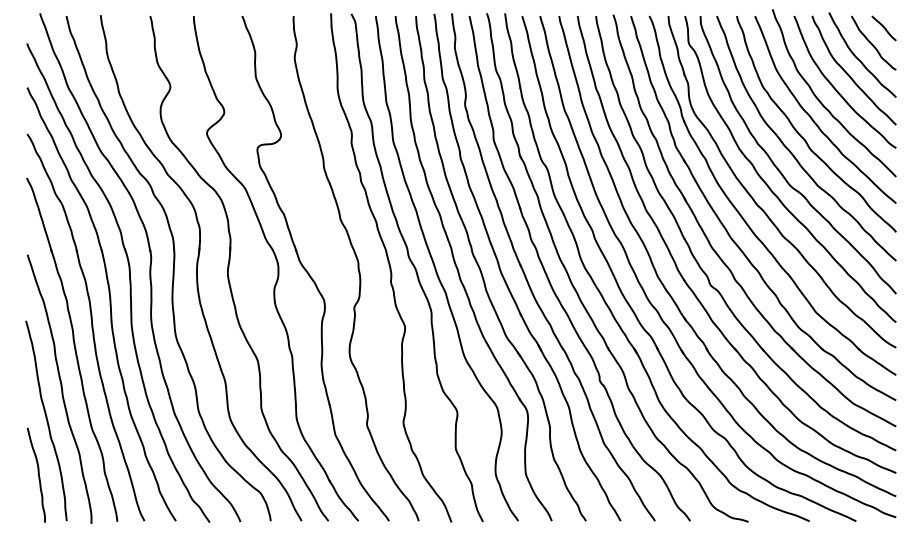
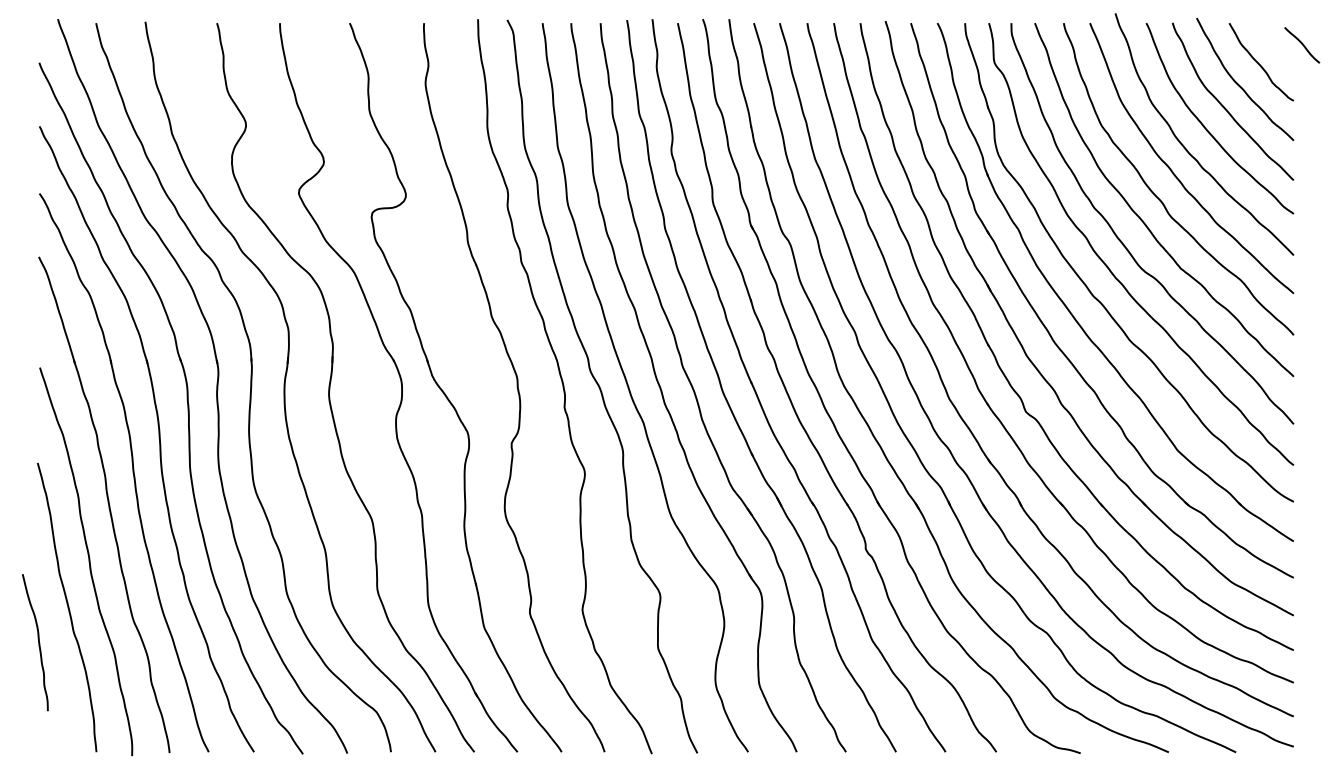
line: (883, 28) -> (1301, 45), moved
curve: (37, 473) -> (36, 640), moved

